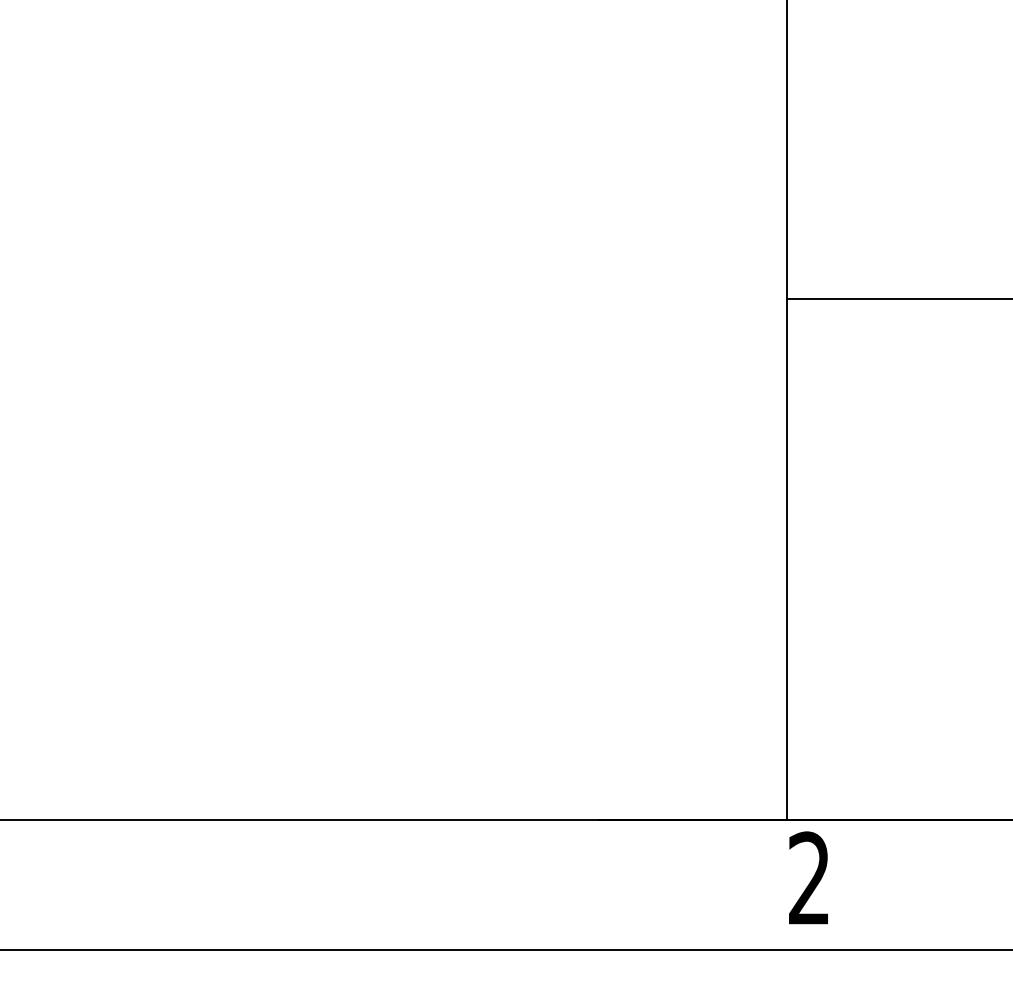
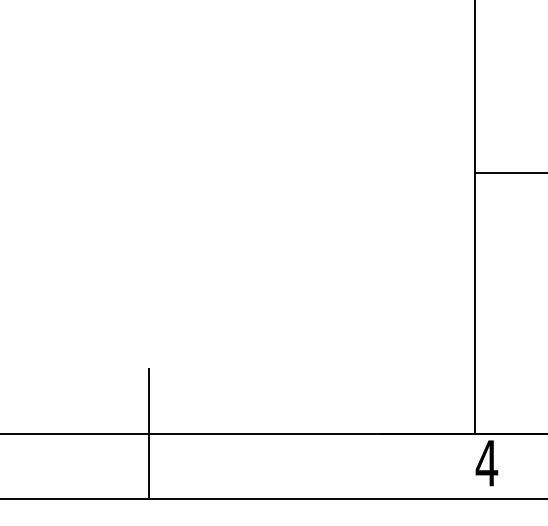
line: (136, 819) -> (149, 433), added
text: (808, 876) -> (486, 462), 2 -> 4

